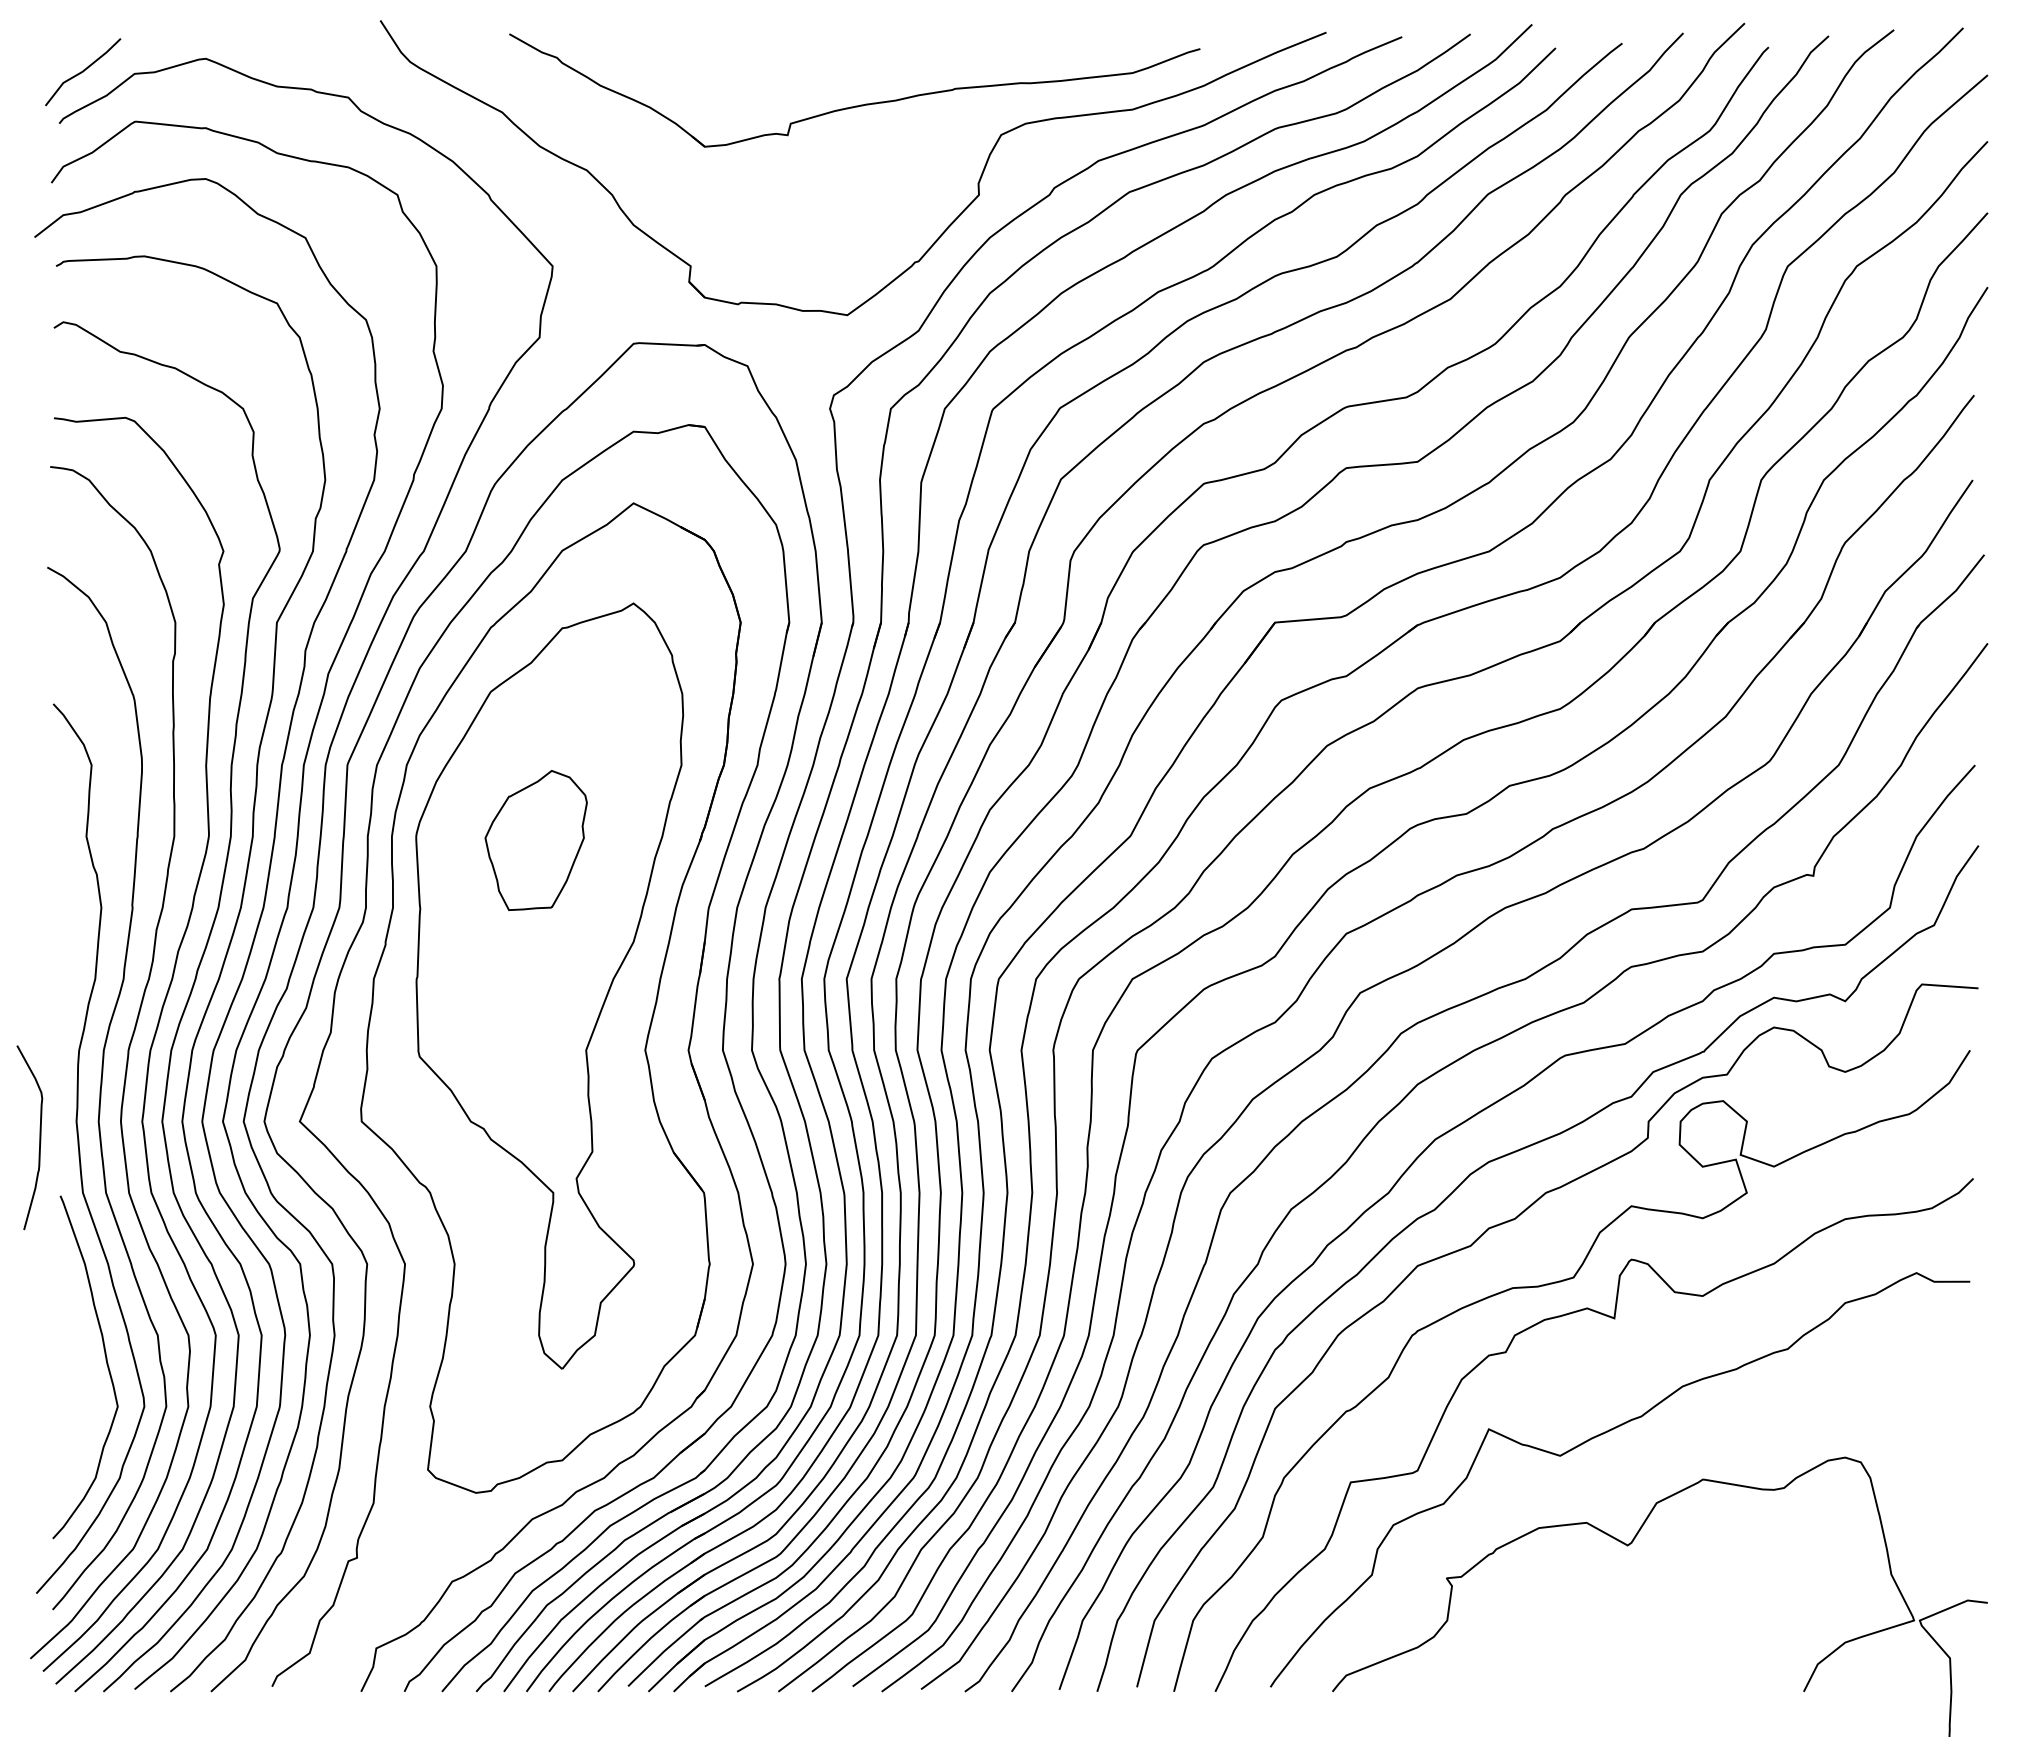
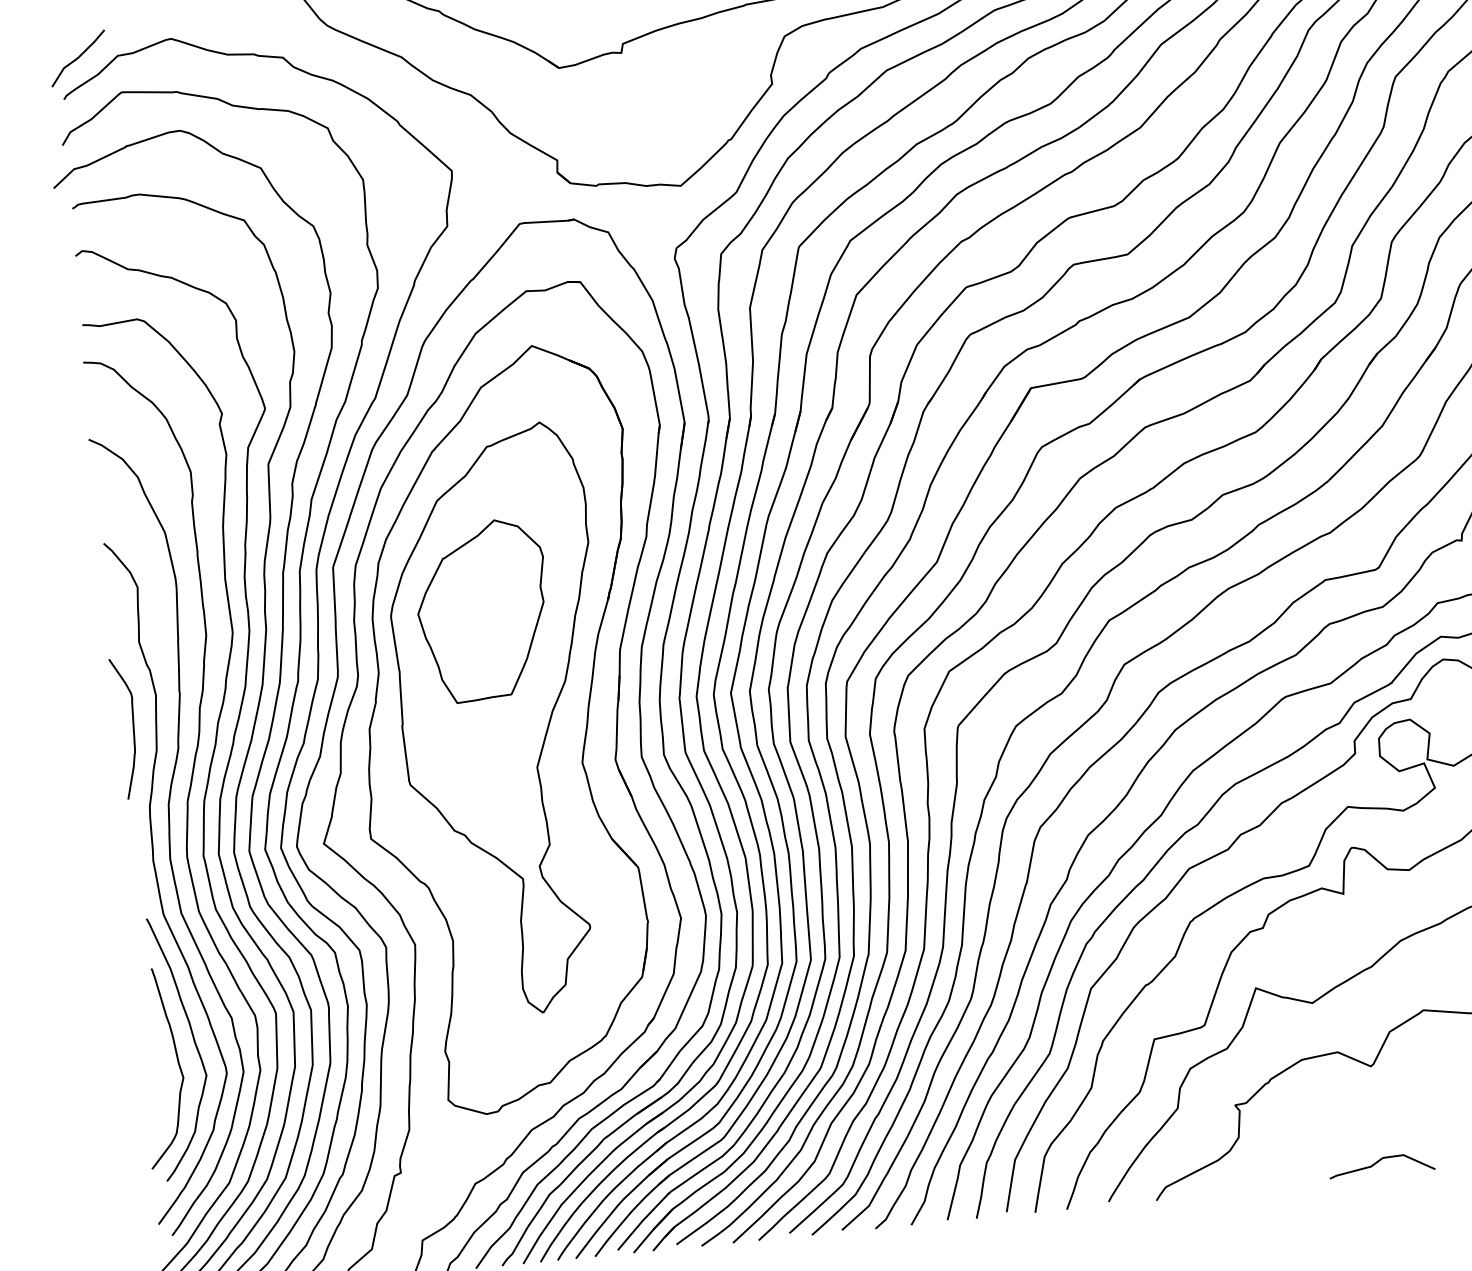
part: (535, 840) -> (482, 611), size x1.67
curve: (39, 1137) -> (133, 727), moved
curve: (82, 1388) -> (178, 1064), added
curve: (1627, 1669) -> (1380, 1161), added

